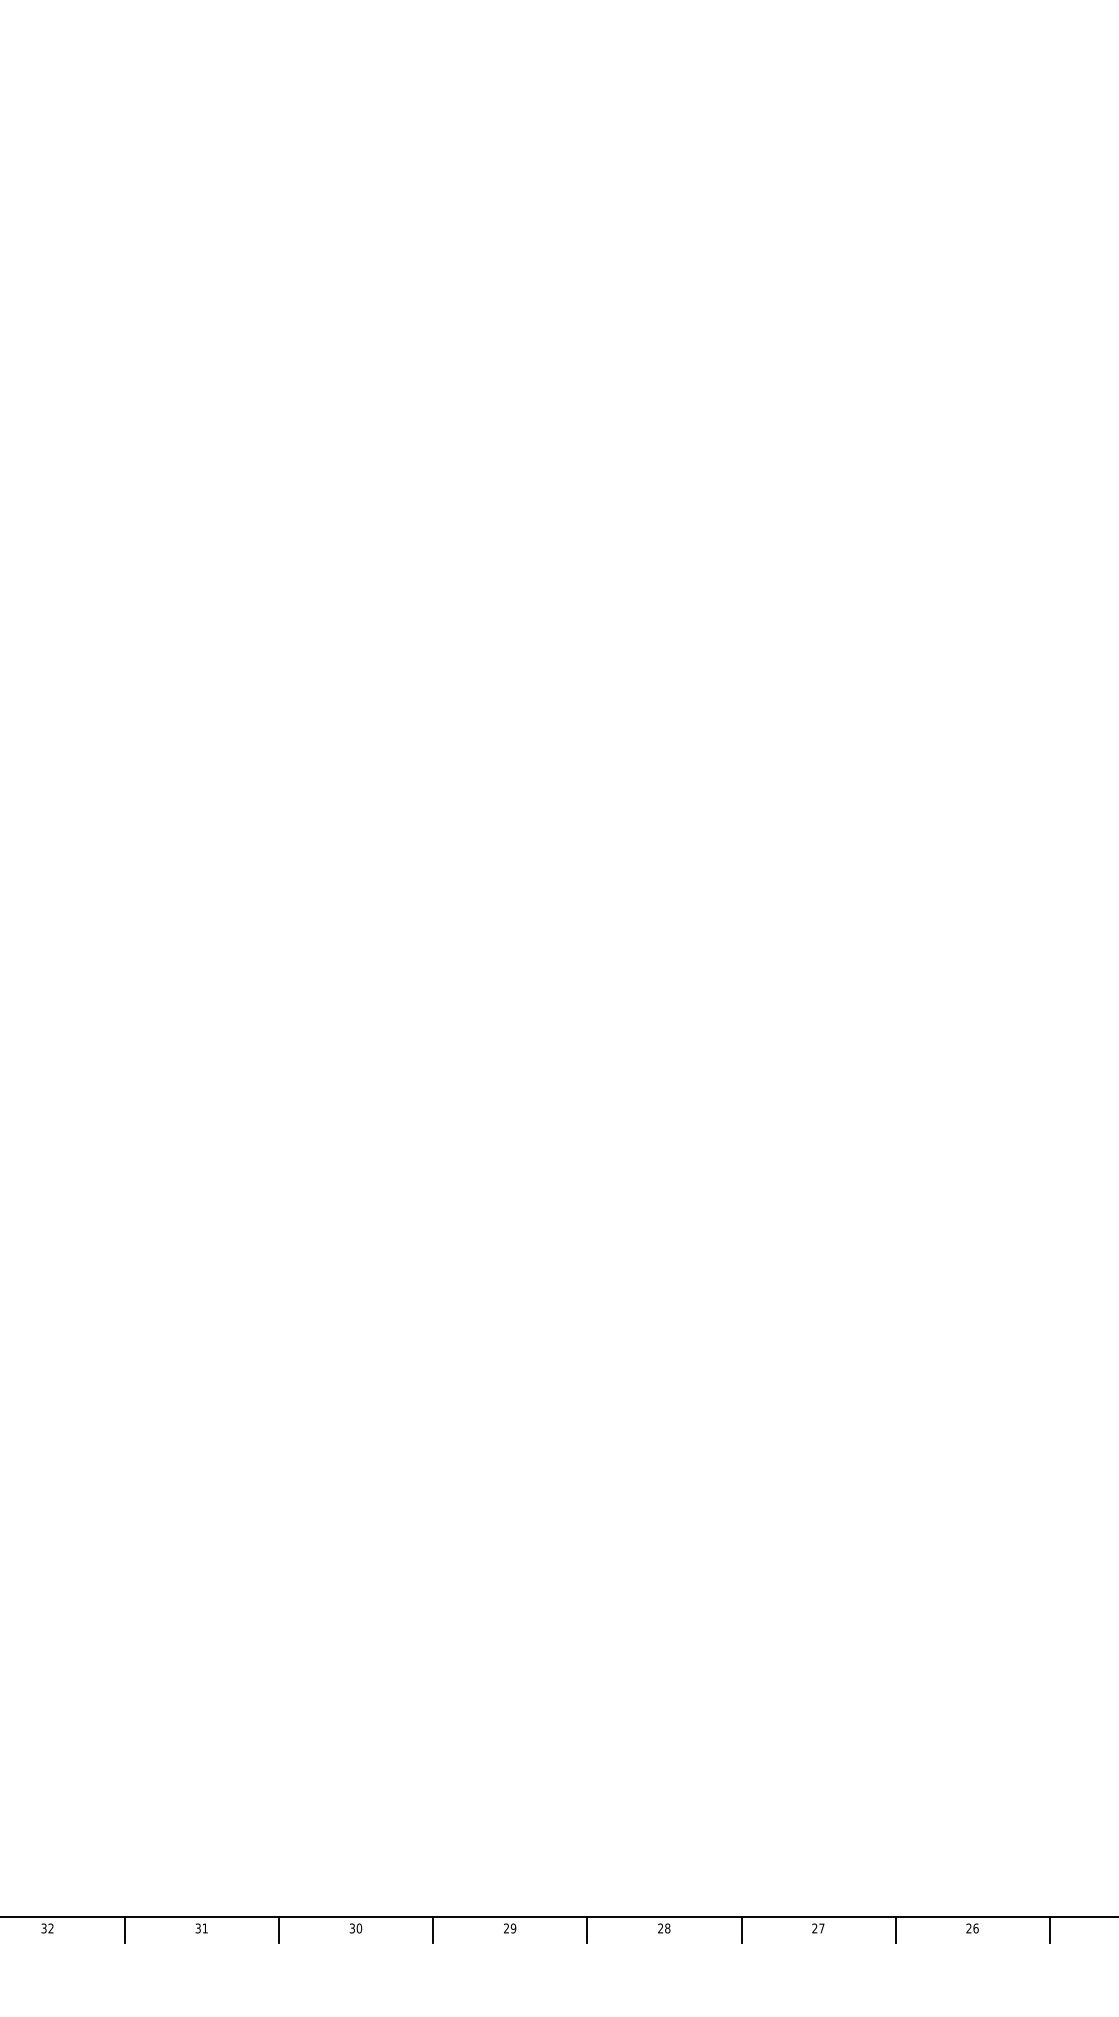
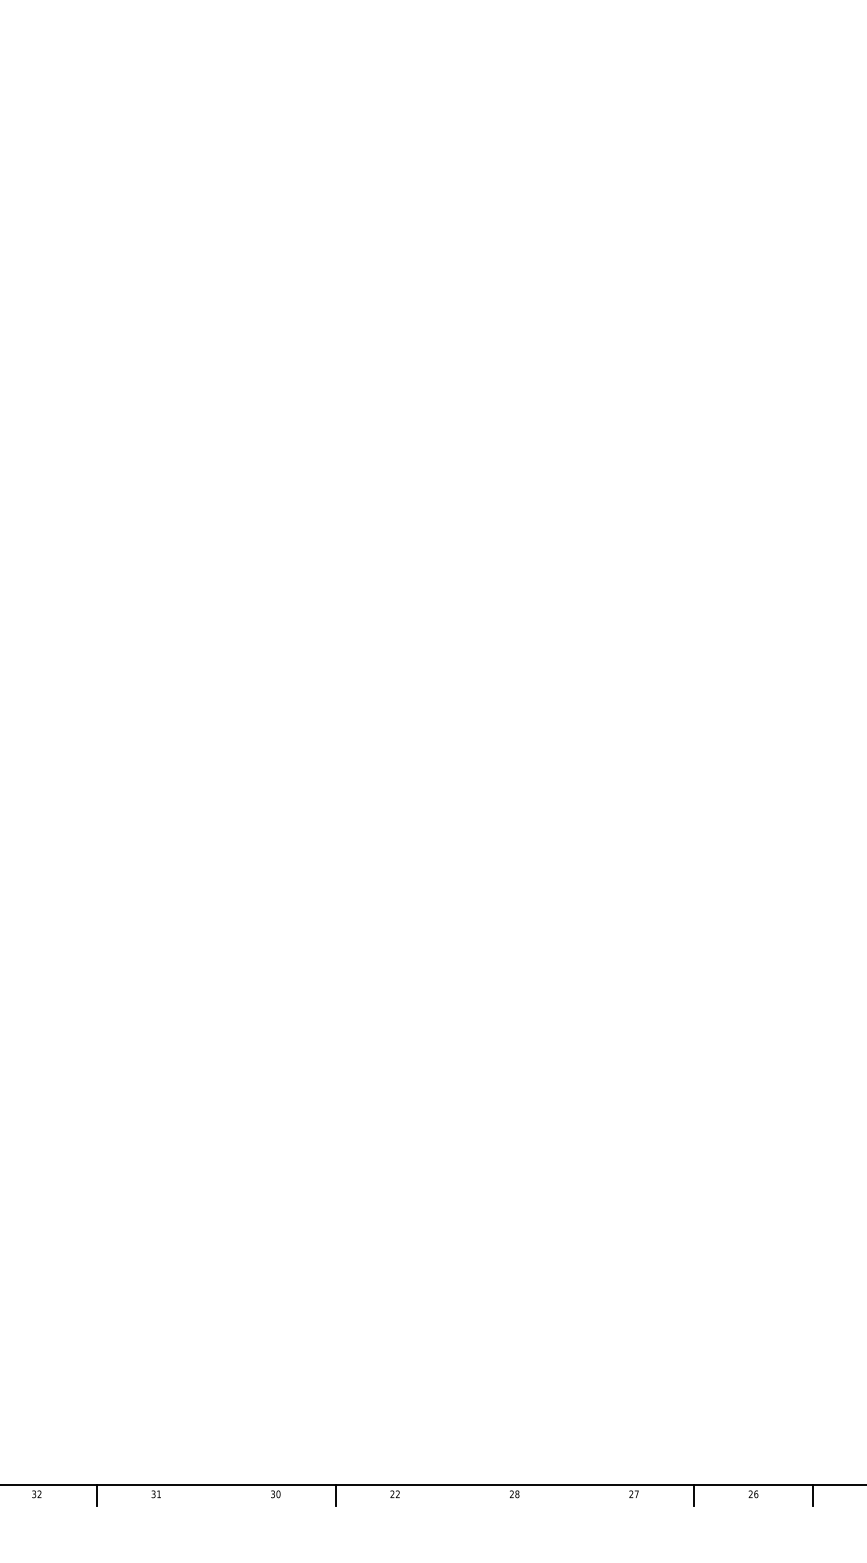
text: (513, 1928) -> (397, 1494), 29 -> 22
line: (279, 1929) -> (216, 1495), removed
line: (587, 1929) -> (455, 1495), removed
line: (741, 1929) -> (574, 1495), removed

